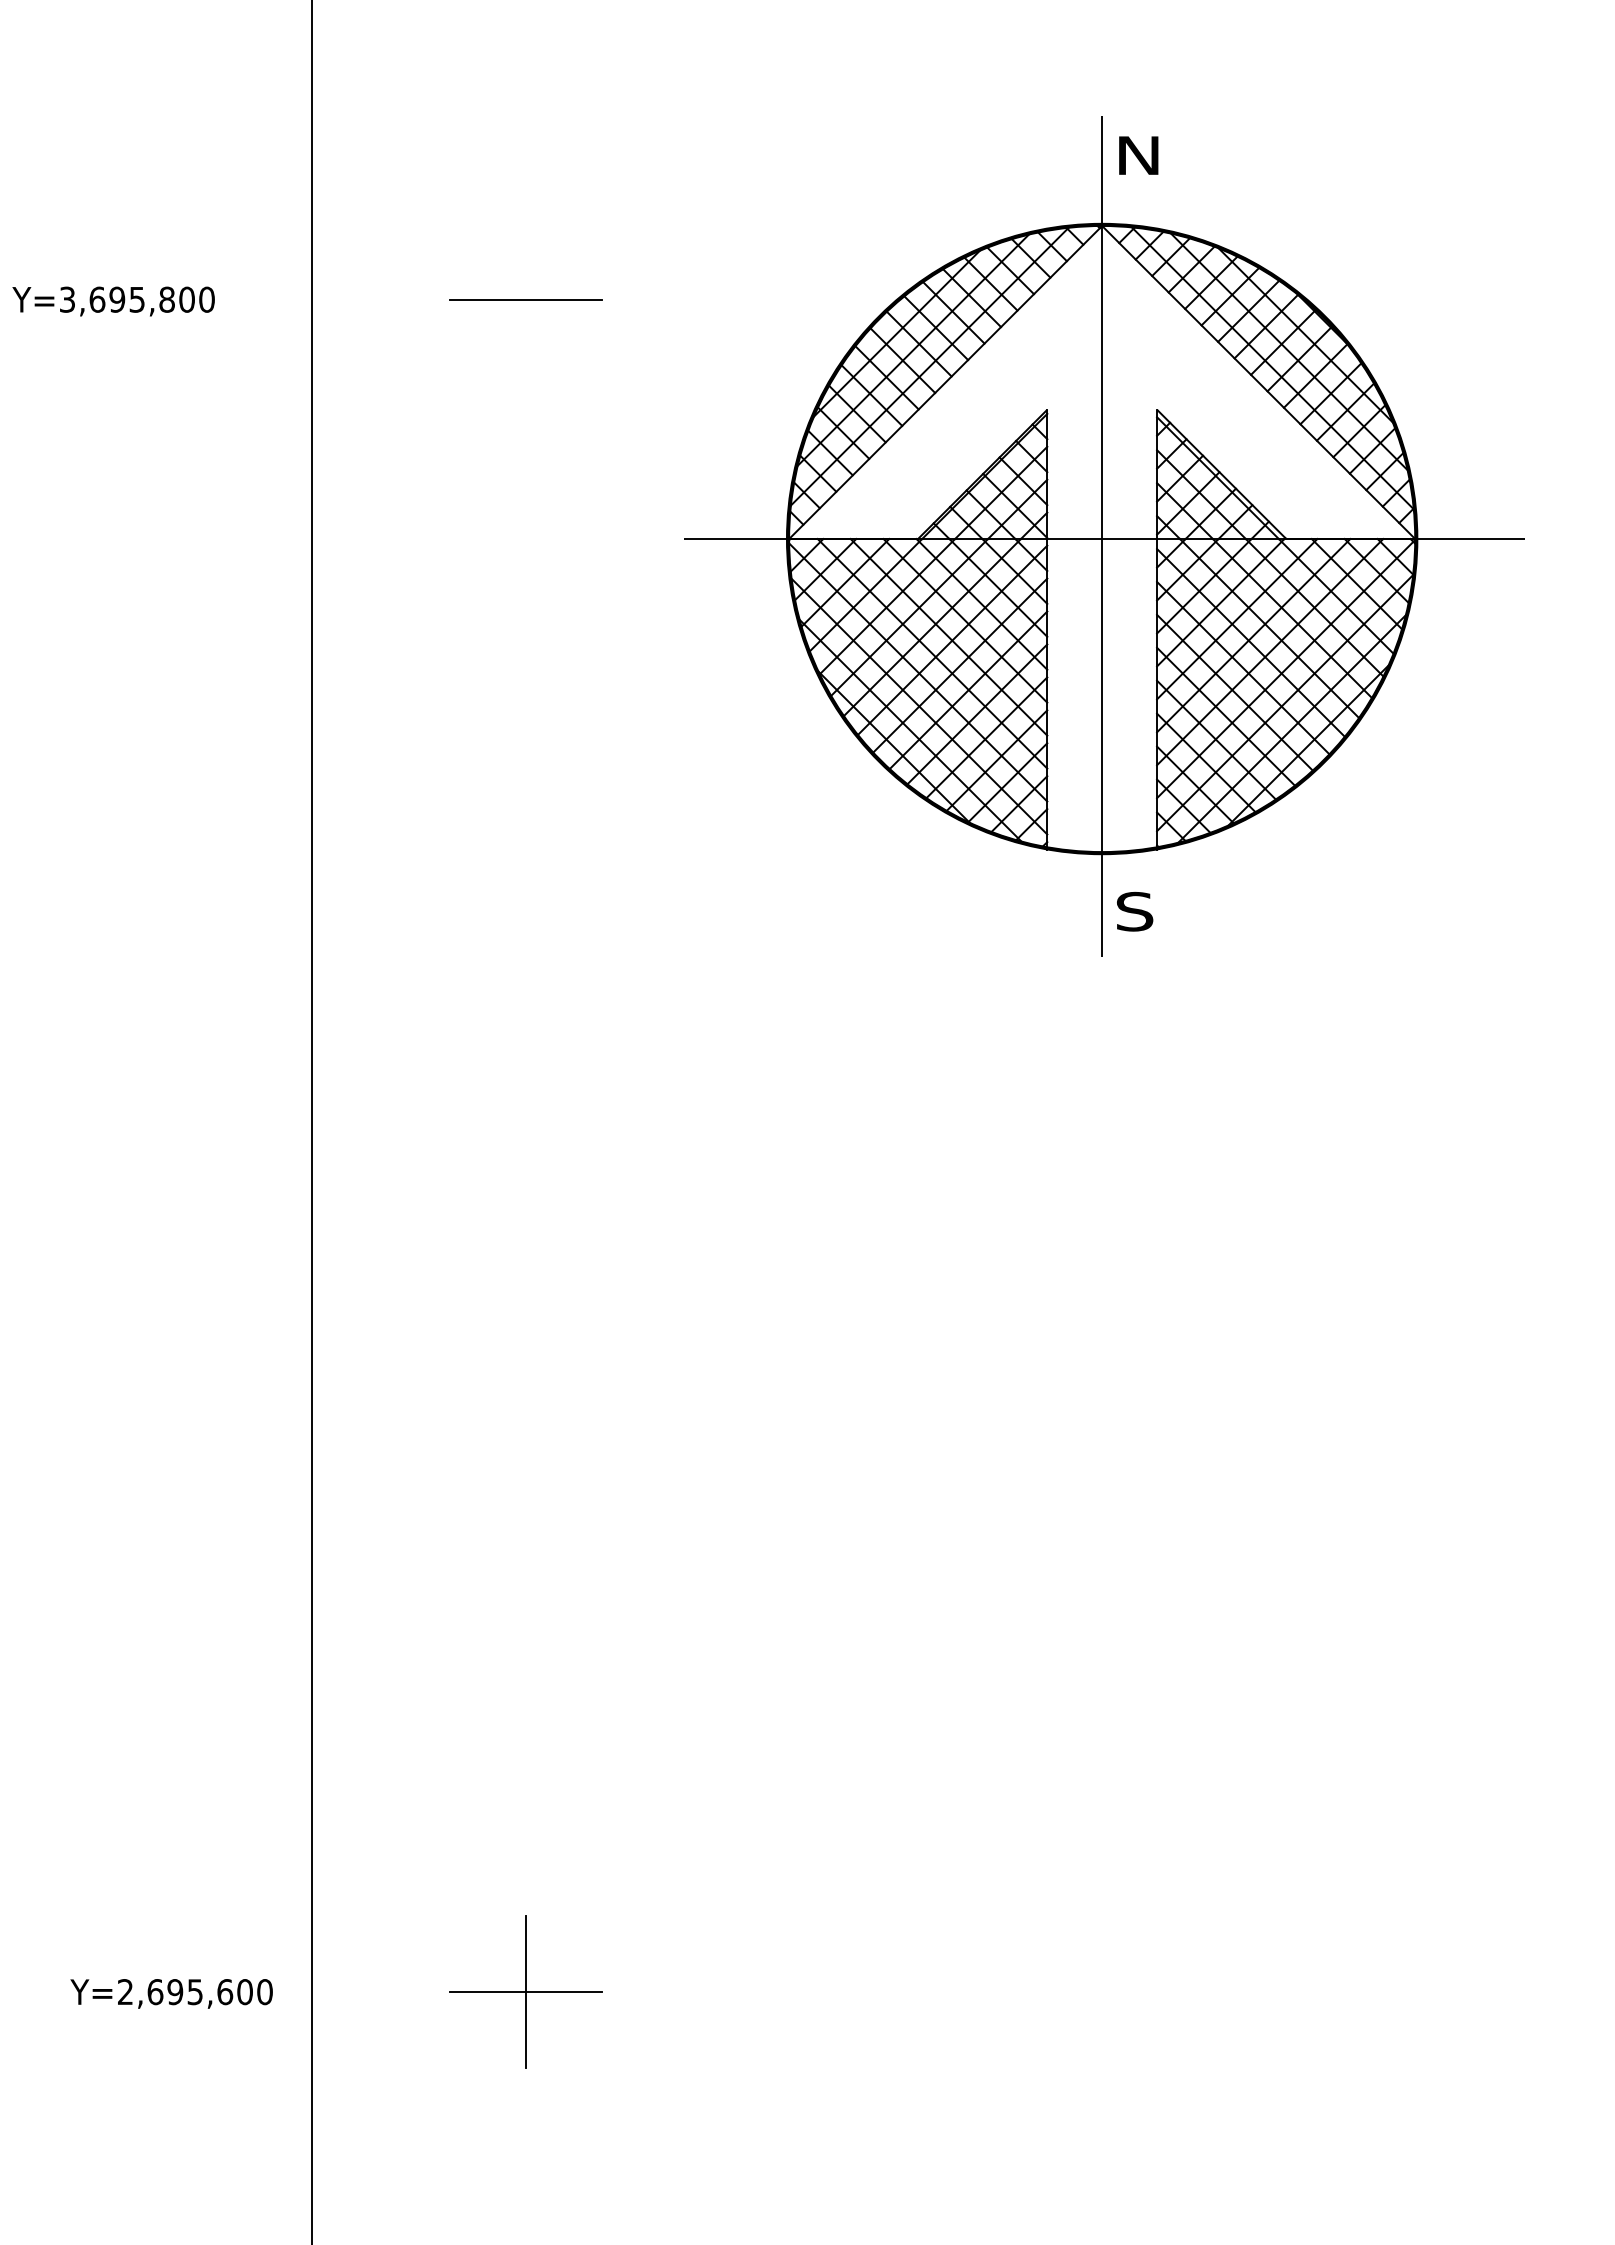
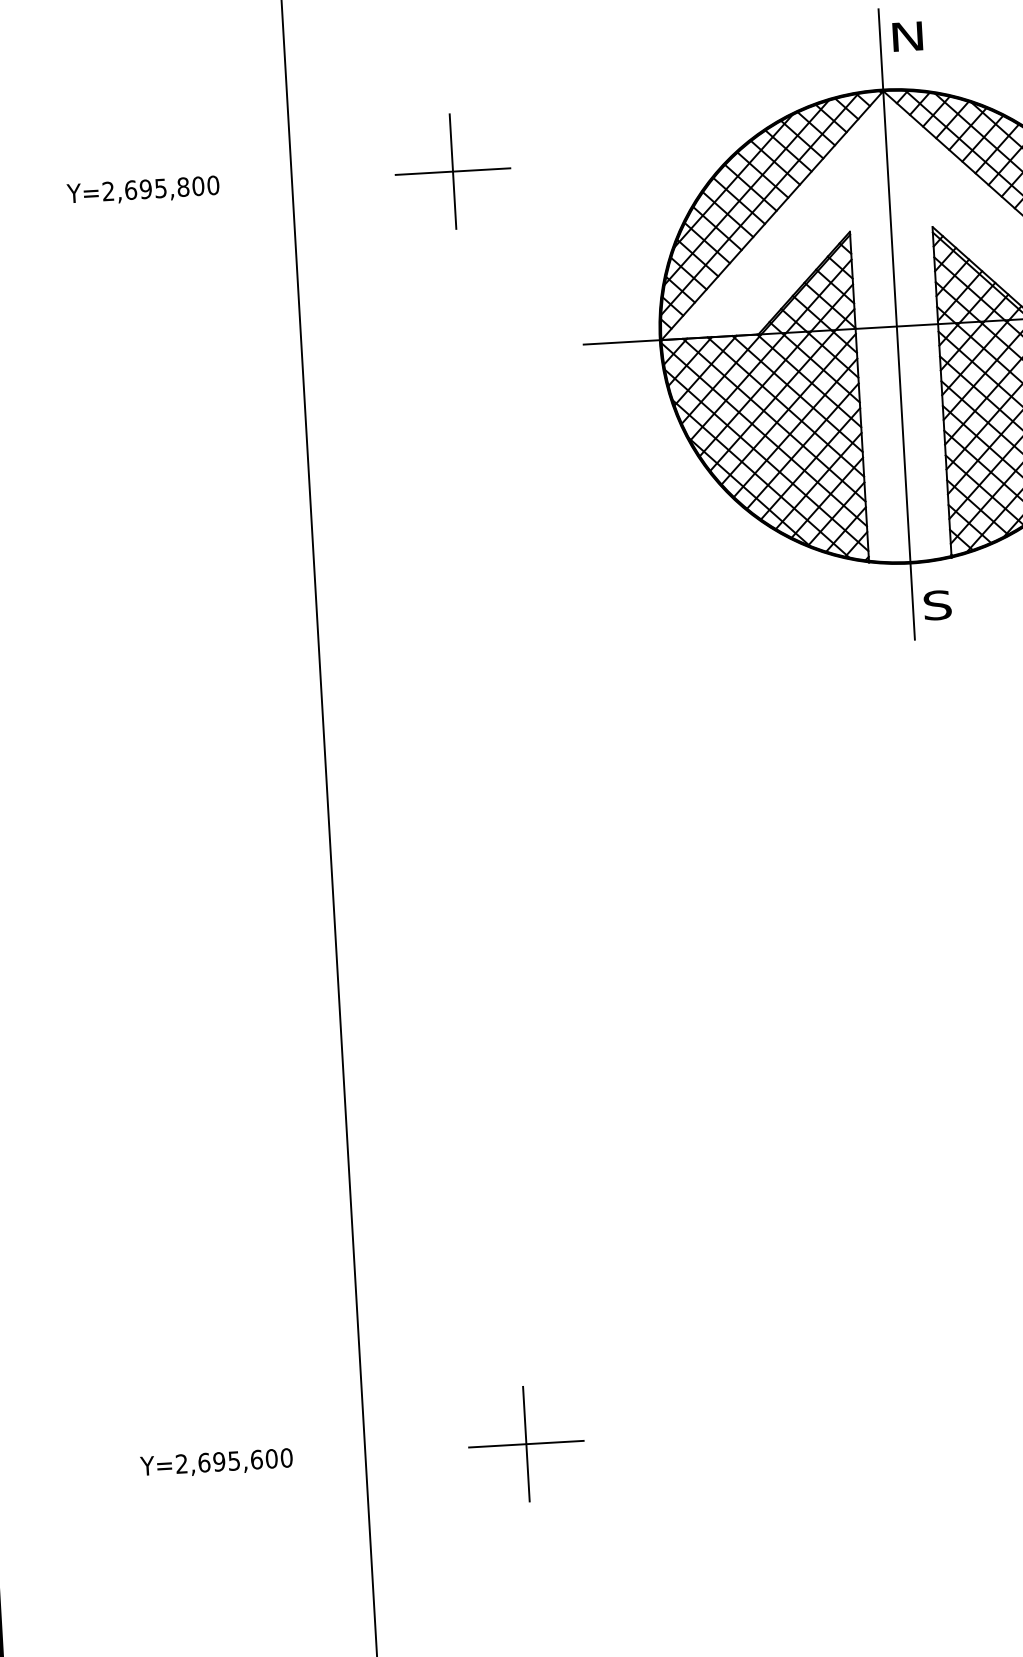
text: (67, 299) -> (108, 191), Y=3,695,800 -> Y=2,695,800
line: (525, 299) -> (452, 171), added
text: (171, 1993) -> (216, 1463), moved

